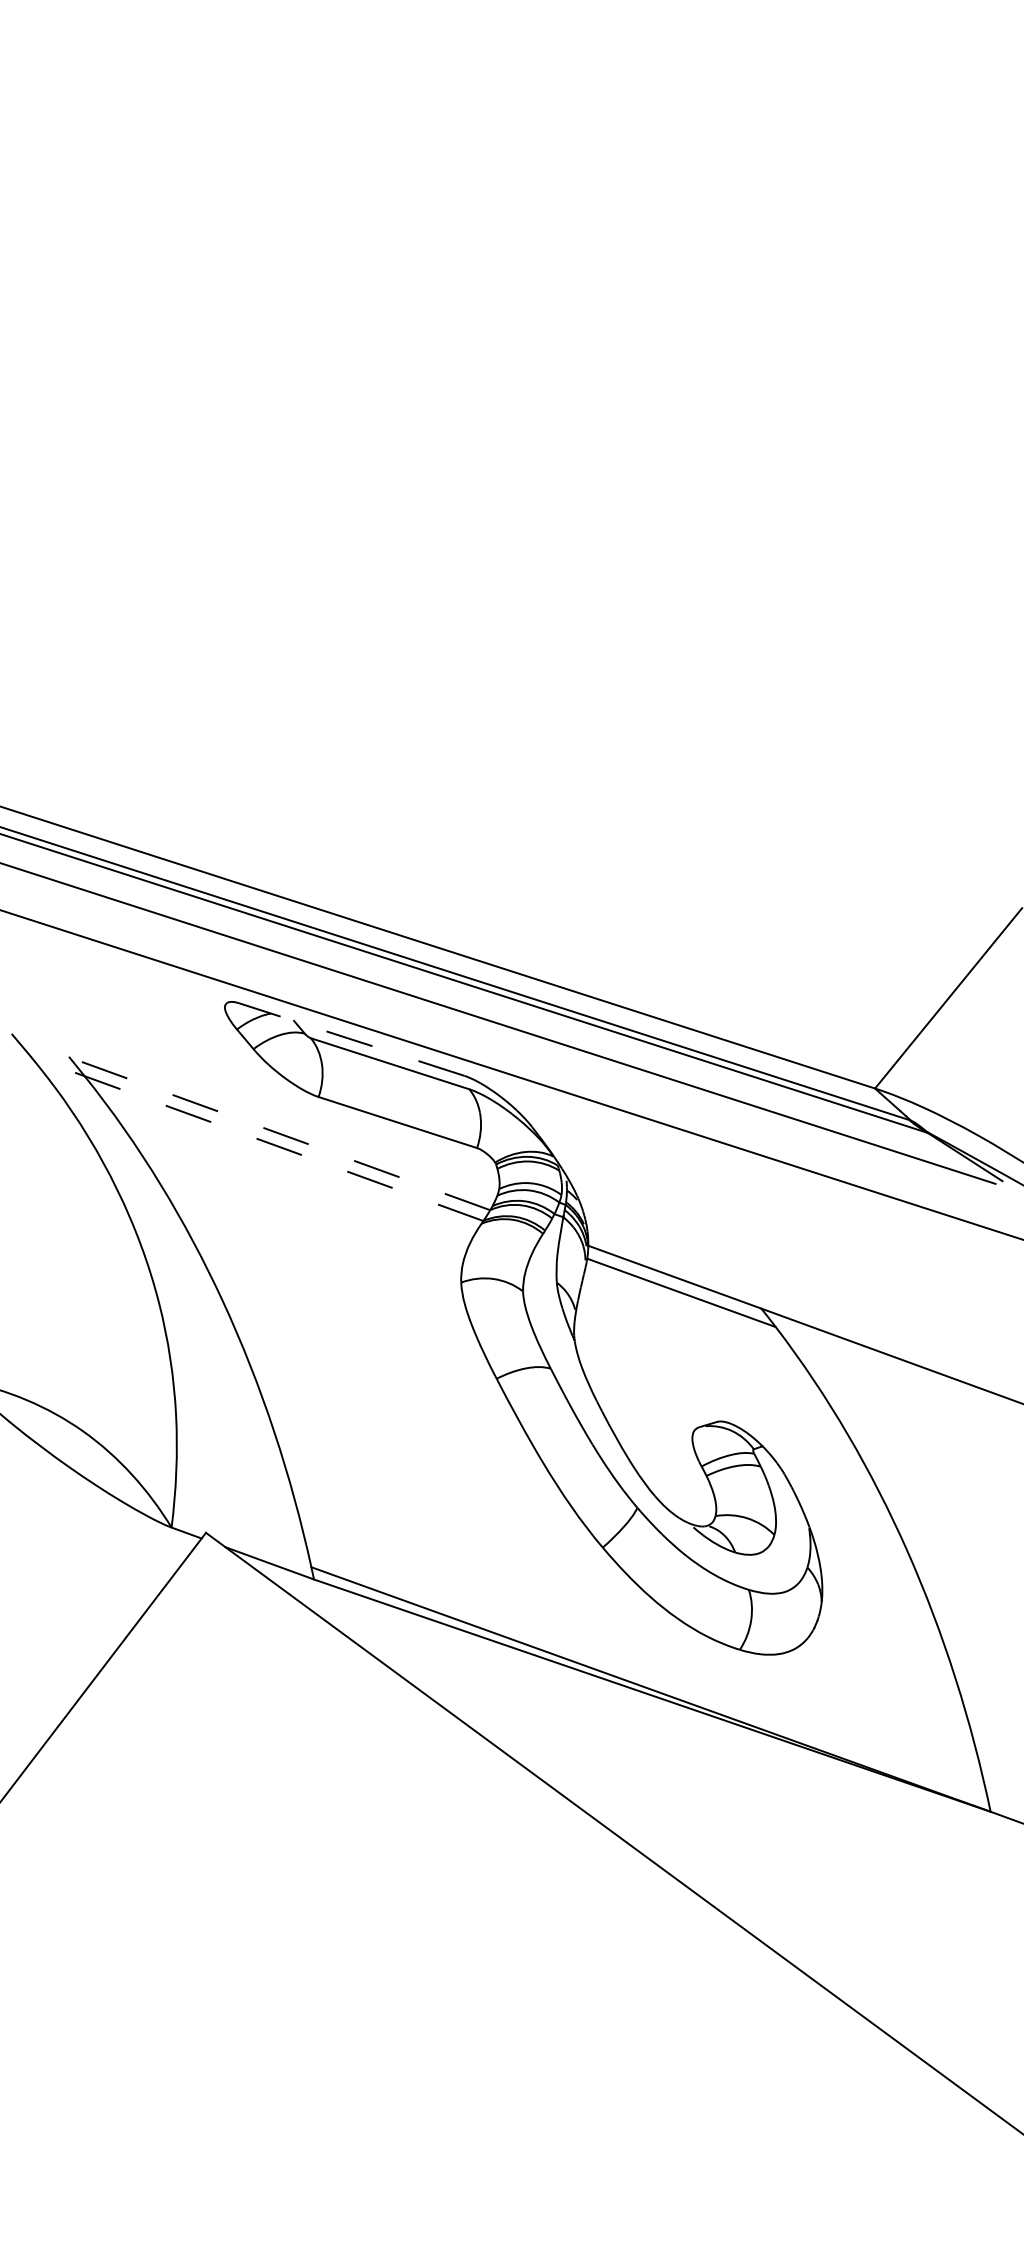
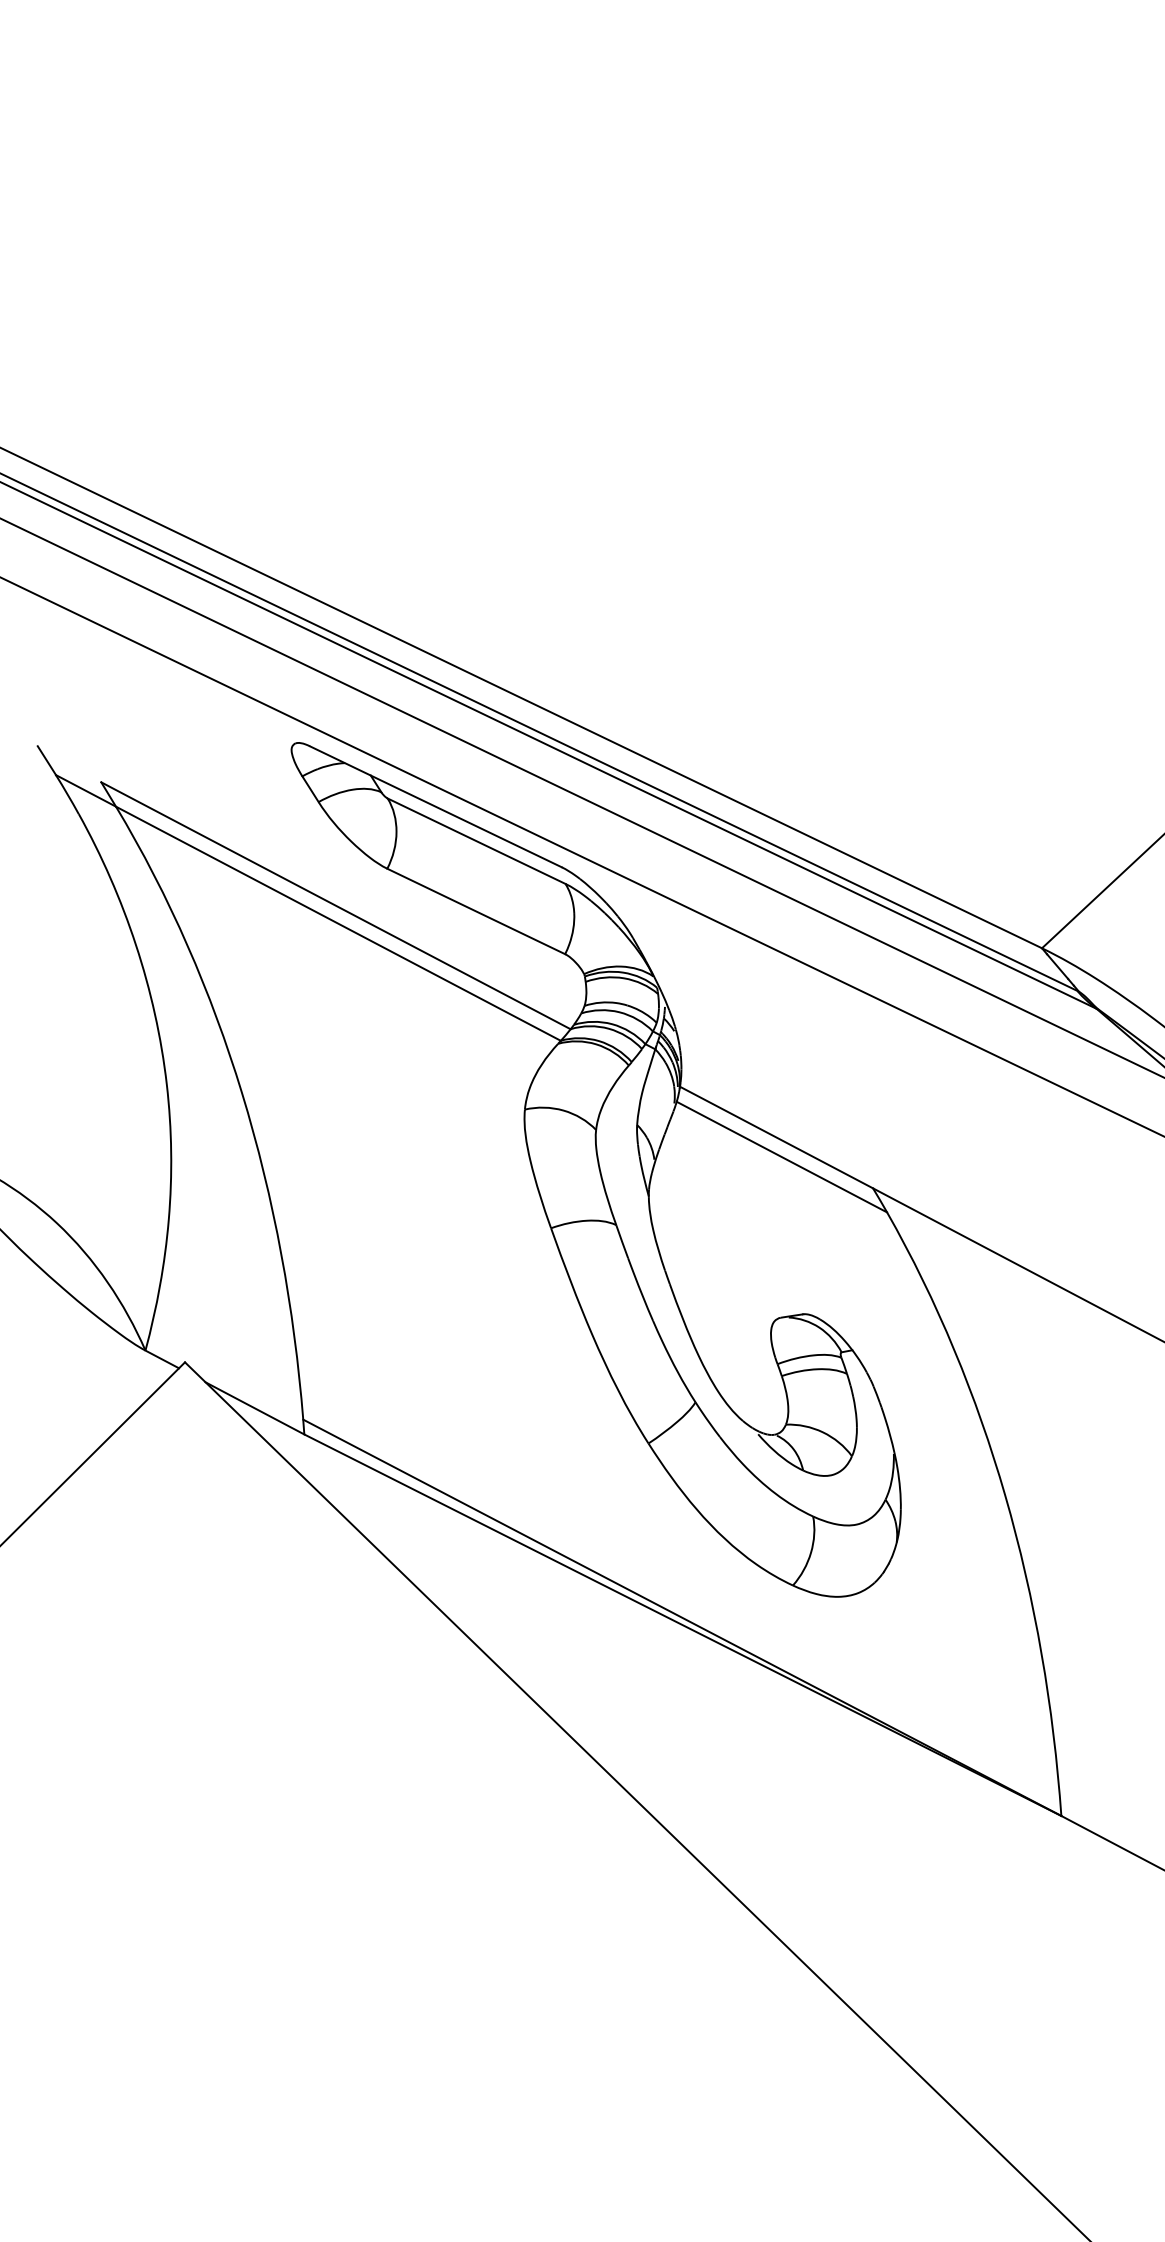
line: (352, 1039) -> (436, 806), dashed -> solid
line: (279, 1133) -> (335, 905), dashed -> solid
line: (257, 1138) -> (308, 907), dashed -> solid

